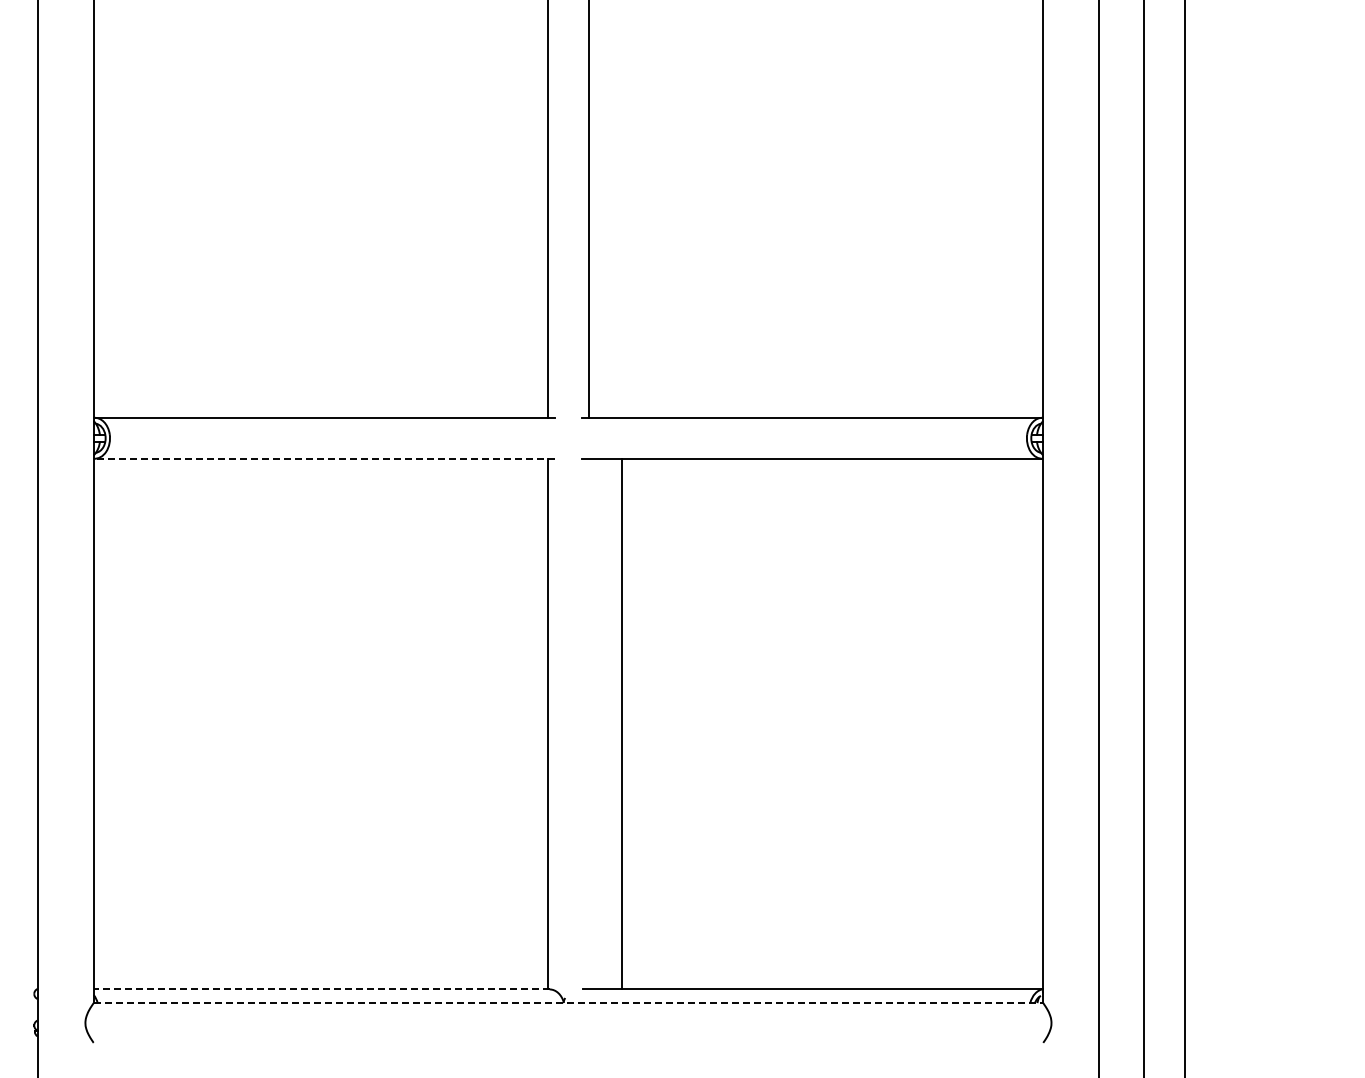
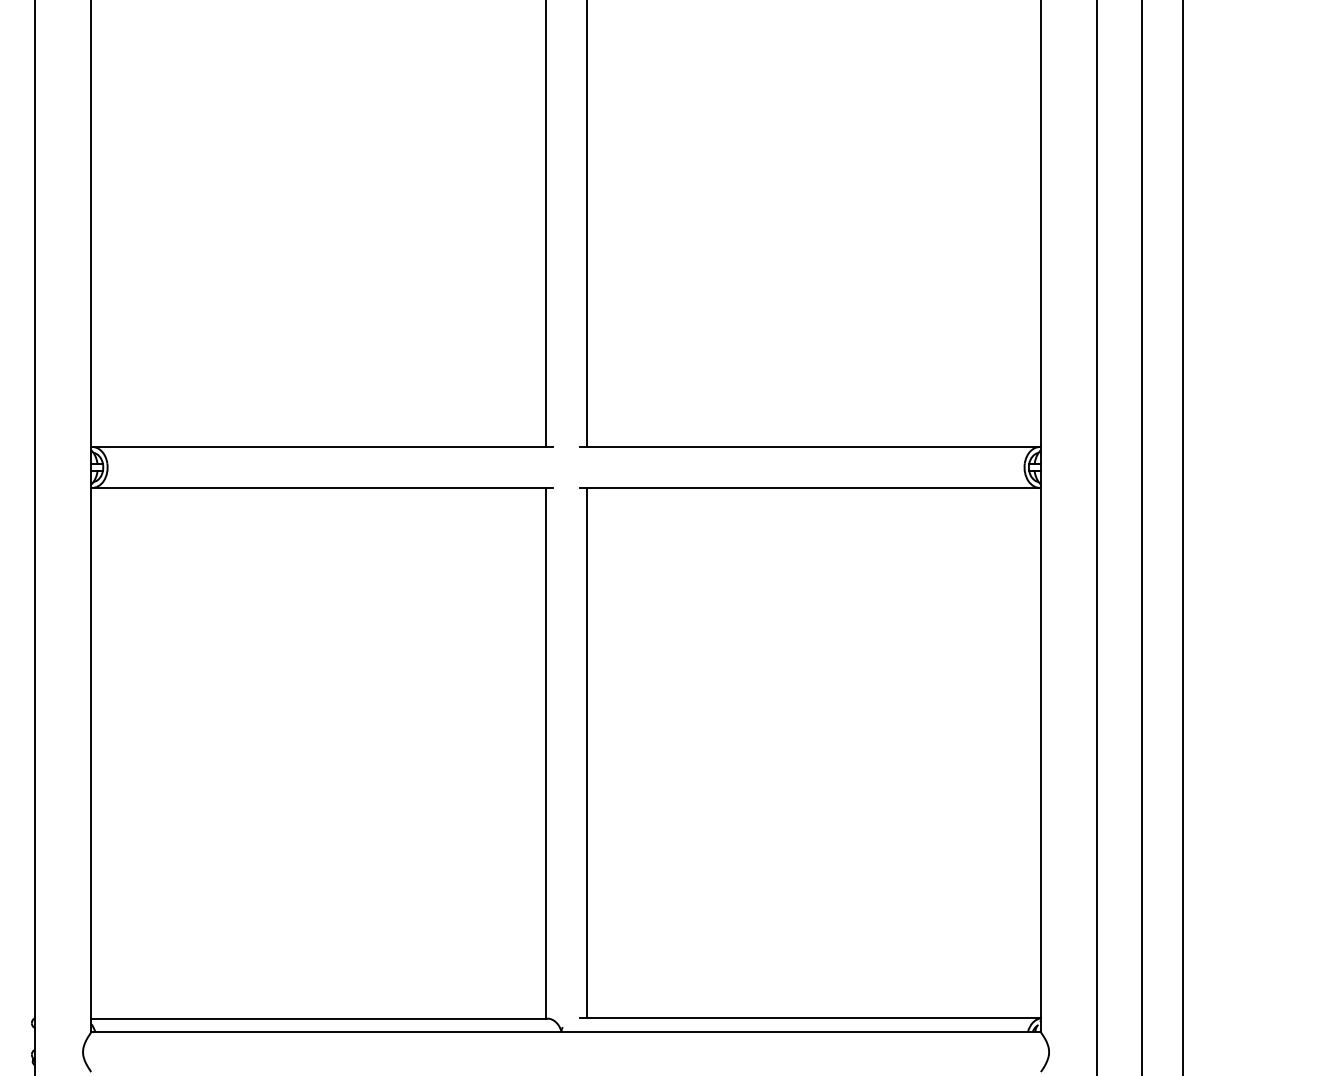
line: (324, 458) -> (322, 487), dashed -> solid
line: (621, 723) -> (586, 752), moved
line: (321, 989) -> (319, 1018), dashed -> solid
line: (568, 1003) -> (566, 1032), dashed -> solid

